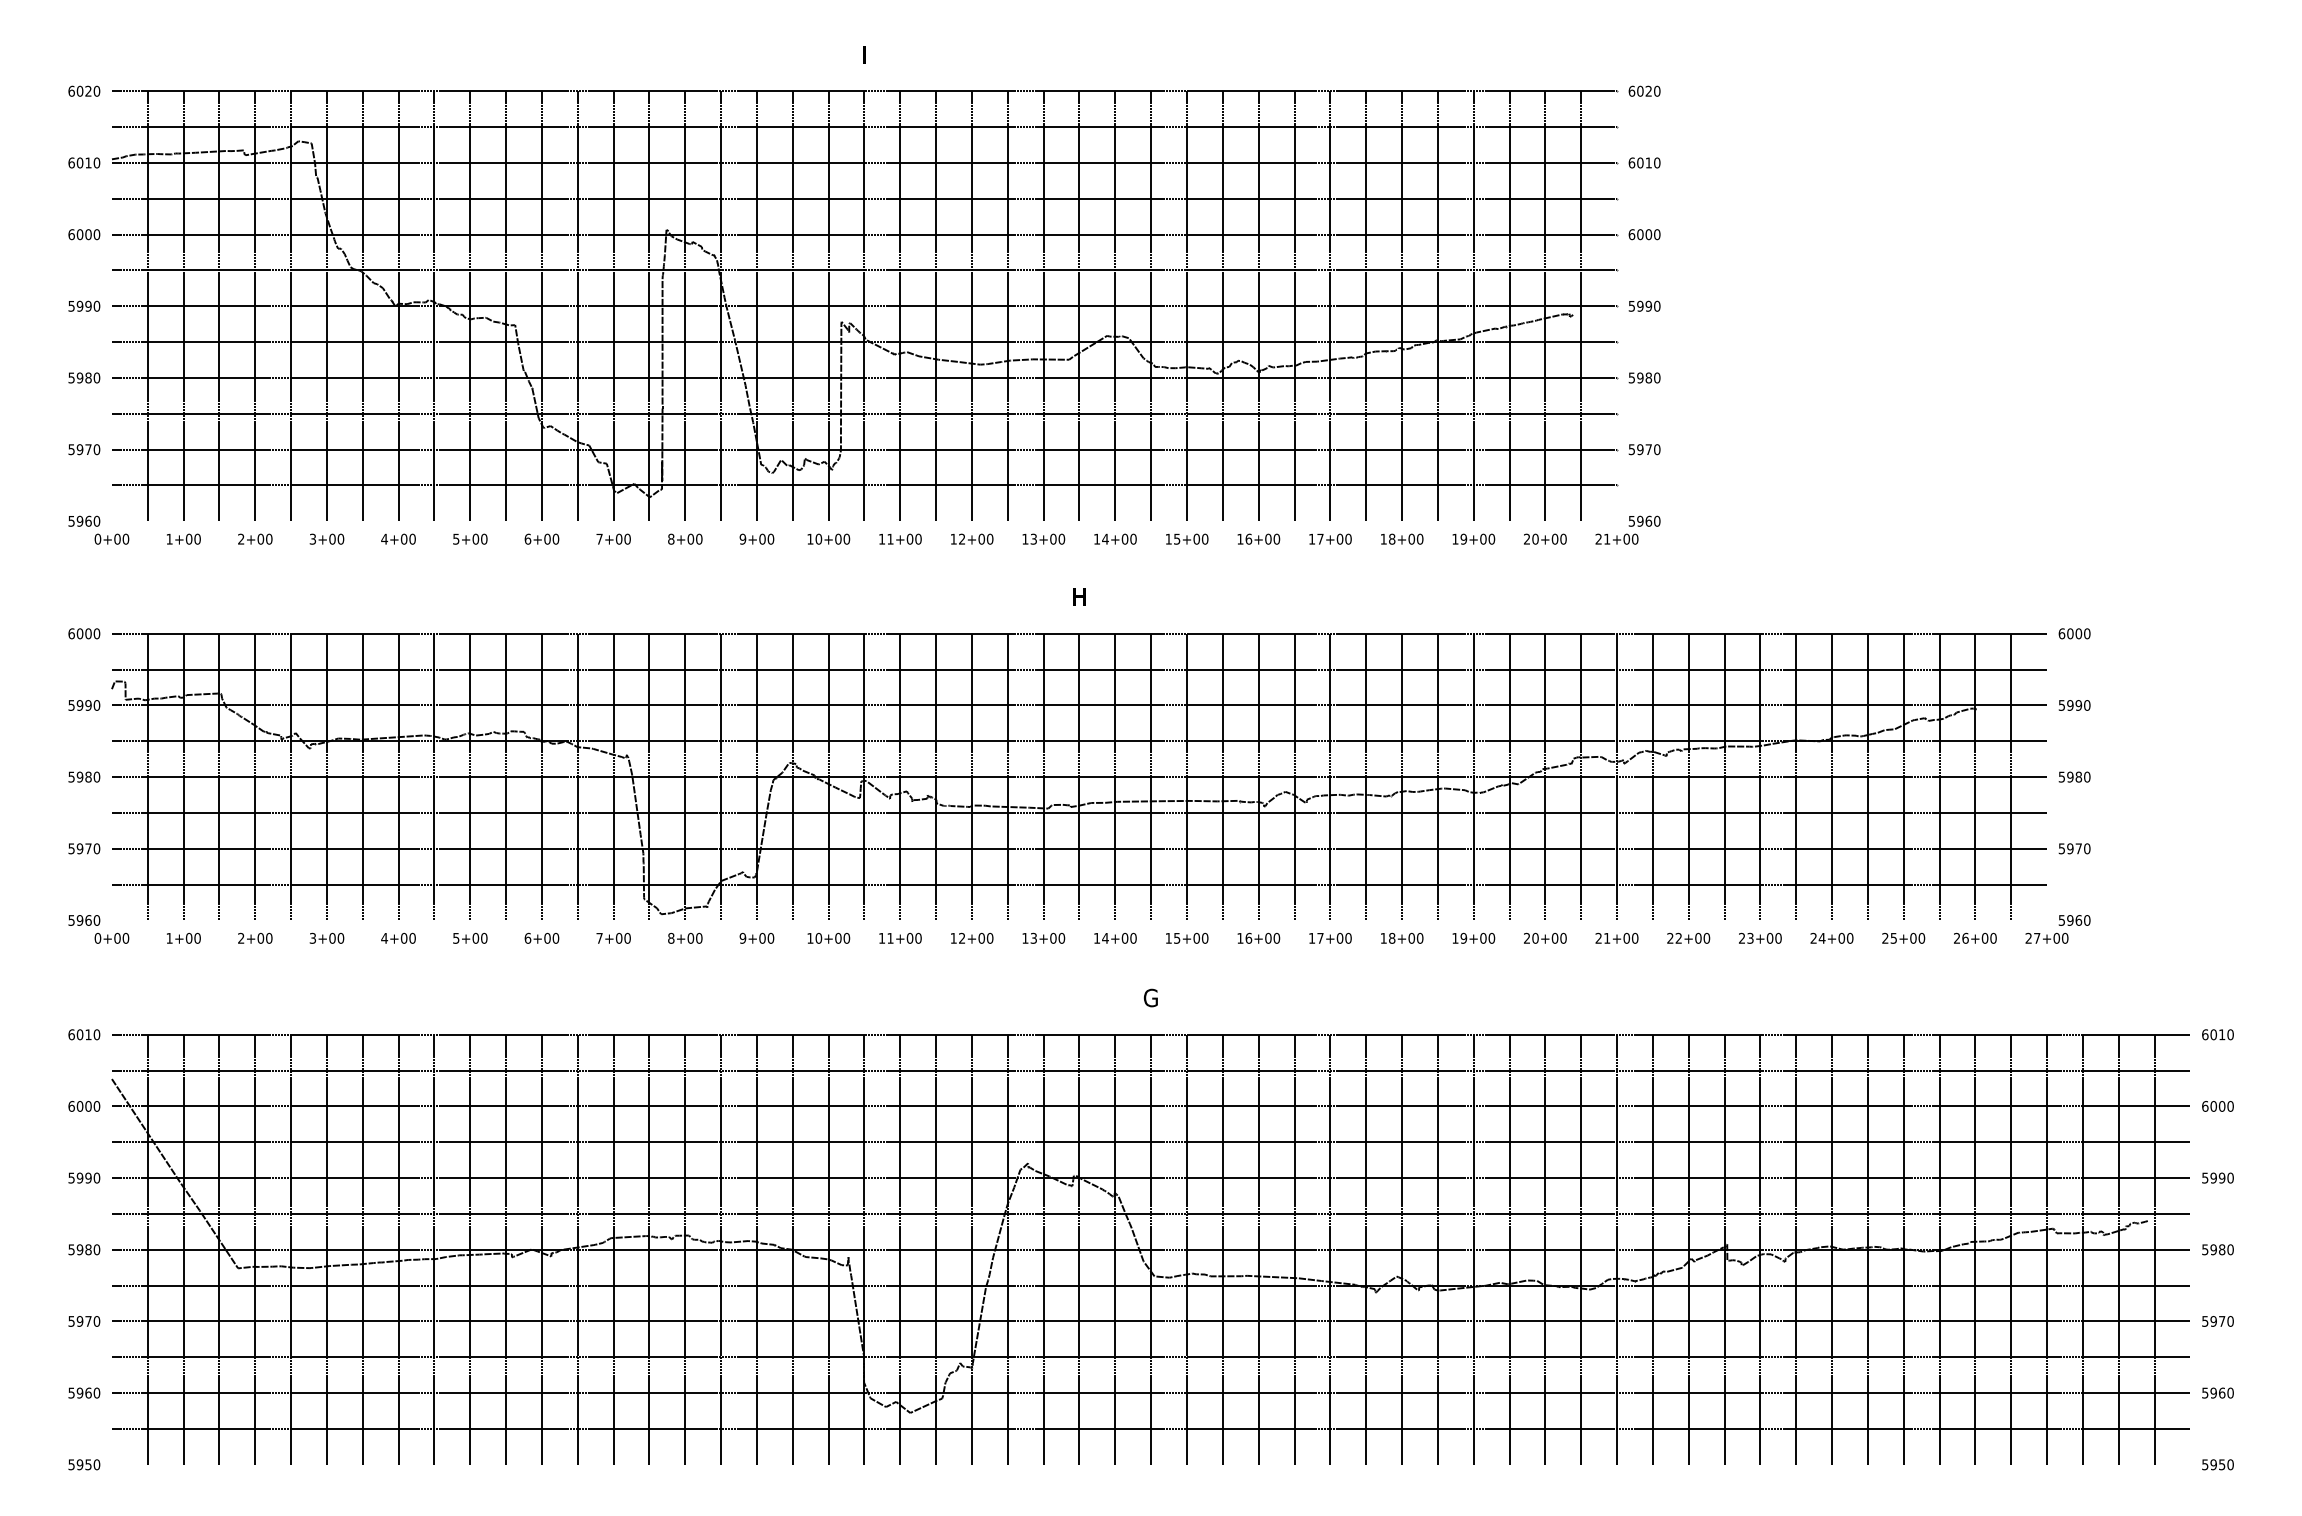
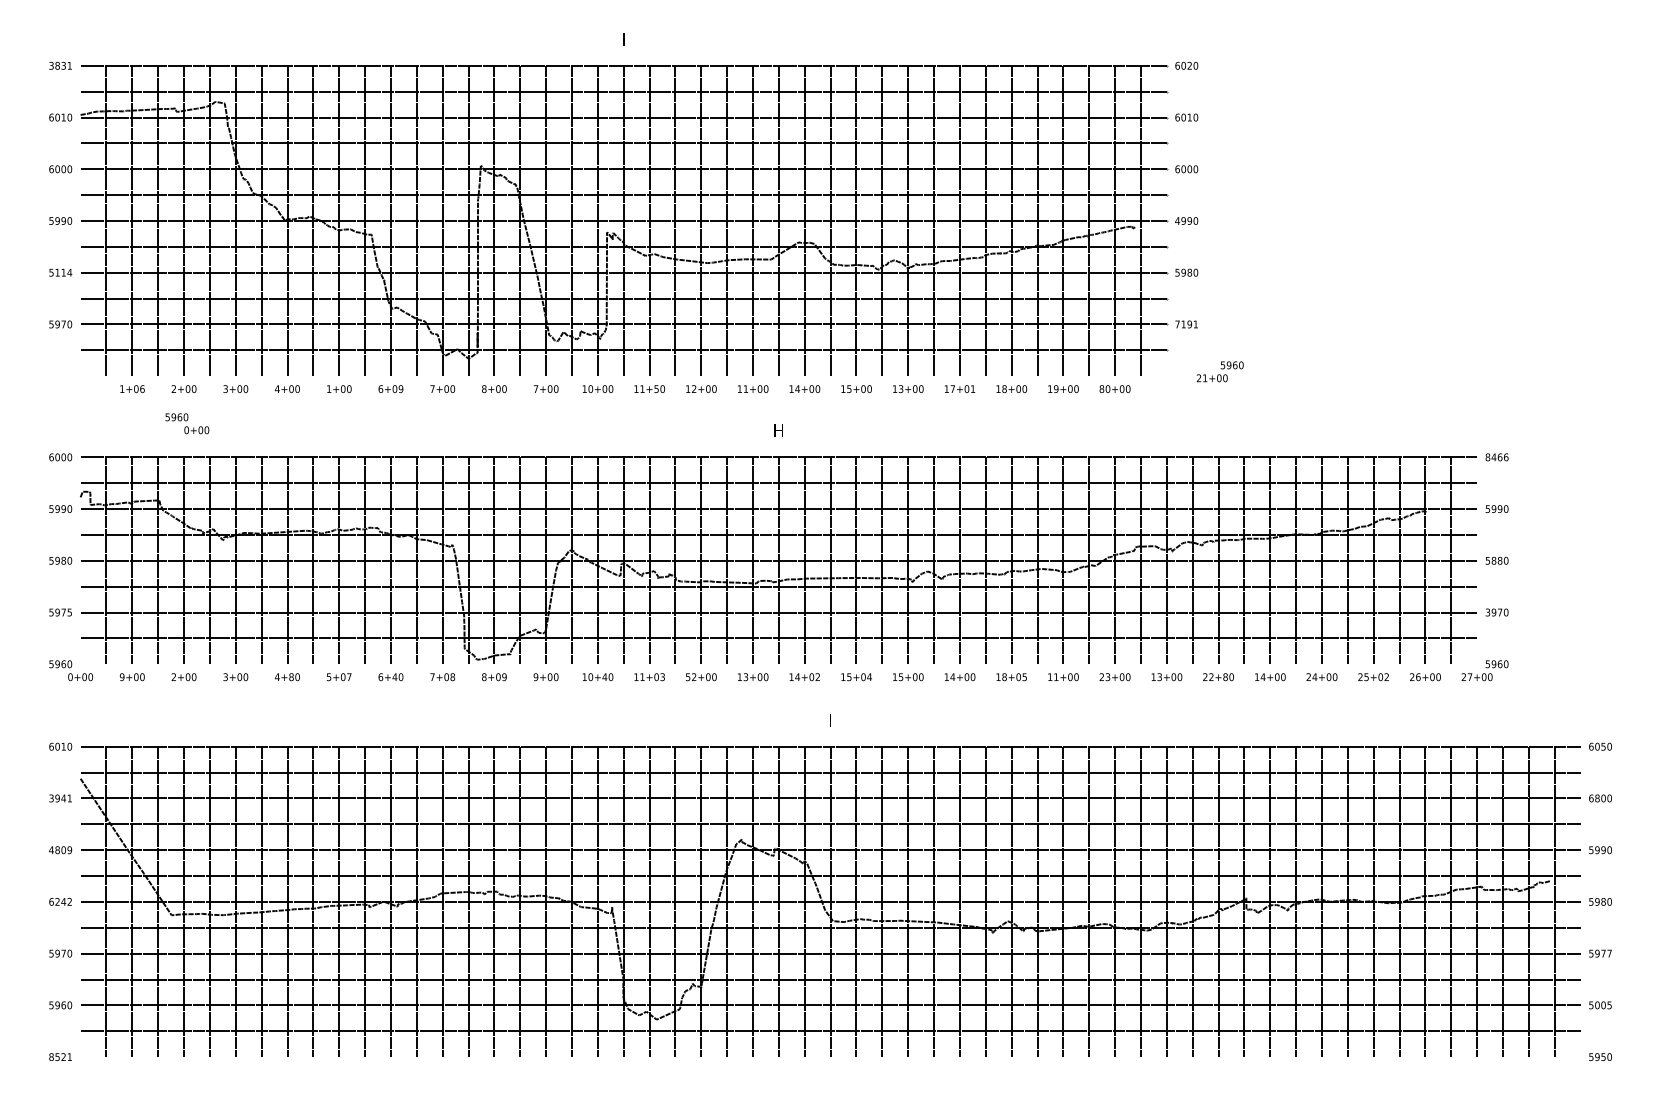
text: (84, 90) -> (60, 65), 6020 -> 3831
text: (1631, 306) -> (1177, 221), 5990 -> 4990
text: (88, 377) -> (63, 272), 5980 -> 5114
text: (1644, 449) -> (1186, 324), 5970 -> 7191
text: (98, 529) -> (187, 423), moved
text: (1627, 529) -> (1219, 371), moved
text: (197, 538) -> (142, 388), 1+00 -> 1+06
text: (456, 538) -> (329, 388), 5+00 -> 1+00
text: (742, 538) -> (535, 388), 9+00 -> 7+00
text: (909, 538) -> (656, 388), 11+00 -> 11+50
text: (1033, 538) -> (745, 388), 13+00 -> 11+00
text: (1248, 538) -> (900, 388), 16+00 -> 13+00
text: (1348, 538) -> (973, 388), 17+00 -> 17+01
text: (1526, 538) -> (1101, 388), 20+00 -> 80+00
text: (555, 539) -> (400, 389), 6+00 -> 6+09
text: (2074, 633) -> (1496, 457), 6000 -> 8466
text: (2070, 776) -> (1494, 560), 5980 -> 5880
text: (96, 848) -> (69, 612), 5970 -> 5975
text: (2062, 848) -> (1488, 612), 5970 -> 3970
text: (169, 937) -> (122, 676), 1+00 -> 9+00
text: (484, 937) -> (349, 676), 5+00 -> 5+07
text: (547, 937) -> (394, 676), 6+00 -> 6+40
text: (837, 937) -> (604, 676), 10+00 -> 10+40
text: (1204, 937) -> (869, 676), 15+00 -> 15+04
text: (1248, 937) -> (900, 676), 16+00 -> 15+00
text: (1419, 937) -> (1024, 676), 18+00 -> 18+05
text: (1463, 937) -> (1056, 676), 19+00 -> 11+00
text: (1602, 937) -> (1156, 676), 21+00 -> 13+00
text: (1746, 937) -> (1260, 676), 23+00 -> 14+00
text: (403, 938) -> (291, 677), 4+00 -> 4+80
text: (627, 938) -> (452, 677), 7+00 -> 7+08
text: (699, 938) -> (504, 677), 8+00 -> 8+09
text: (918, 938) -> (662, 677), 11+00 -> 11+03
text: (953, 938) -> (687, 677), 12+00 -> 52+00
text: (1133, 938) -> (817, 677), 14+00 -> 14+02
text: (1320, 938) -> (952, 677), 17+00 -> 14+00
text: (1535, 938) -> (1107, 677), 20+00 -> 23+00
text: (1698, 938) -> (1225, 677), 22+00 -> 22+80
text: (1921, 938) -> (1386, 677), 25+00 -> 25+02
text: (1150, 997) -> (830, 719), G -> I
text: (2222, 1034) -> (1603, 746), 6010 -> 6050
text: (84, 1105) -> (60, 797), 6000 -> 3941
text: (2213, 1106) -> (1597, 798), 6000 -> 6800
text: (83, 1177) -> (60, 849), 5990 -> 4809
text: (84, 1249) -> (60, 901), 5980 -> 6242
text: (2230, 1321) -> (1609, 953), 5970 -> 5977
text: (2221, 1392) -> (1603, 1004), 5960 -> 5005
text: (84, 1464) -> (60, 1056), 5950 -> 8521

